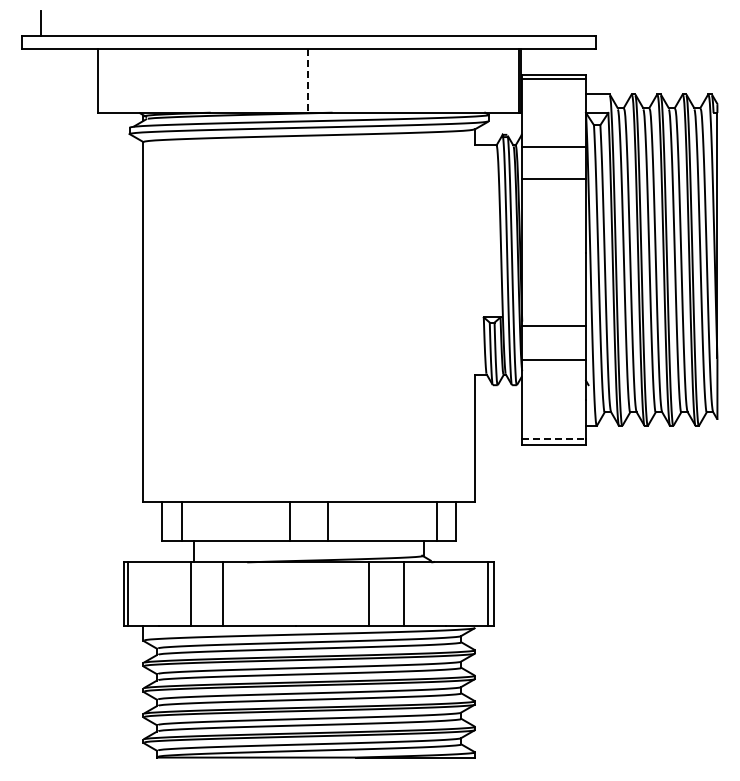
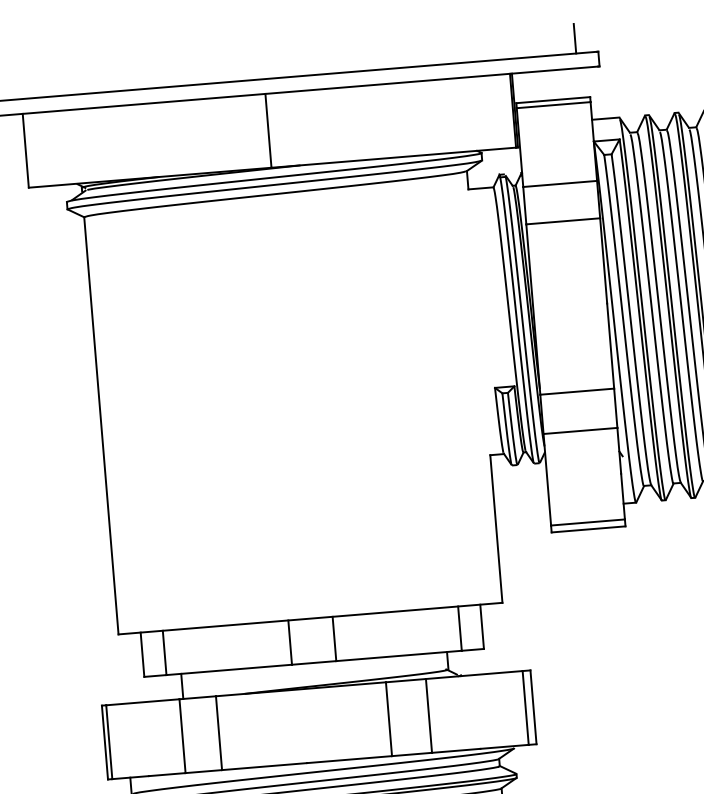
line: (577, 23) -> (575, 38), added
line: (307, 80) -> (268, 130), dashed -> solid
line: (554, 439) -> (588, 522), dashed -> solid

